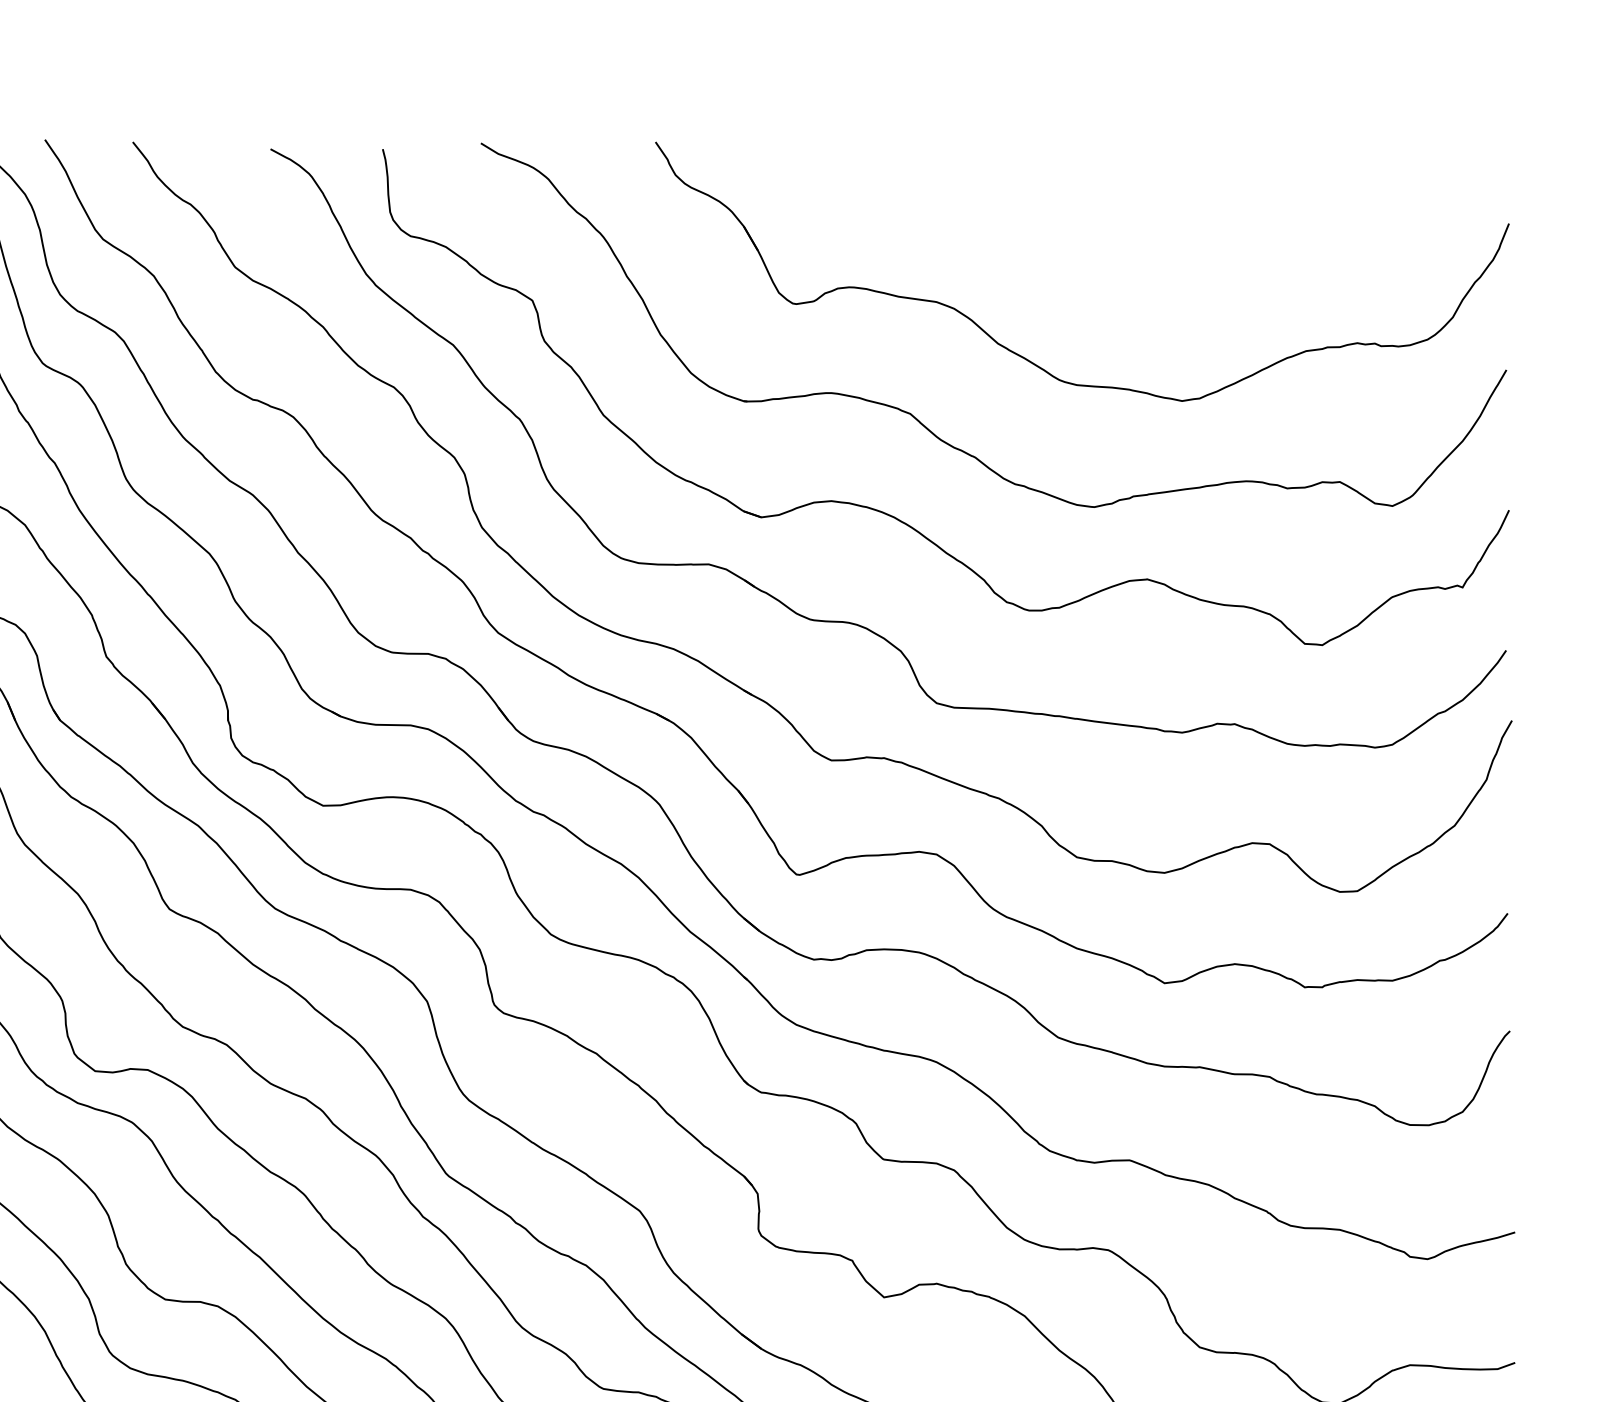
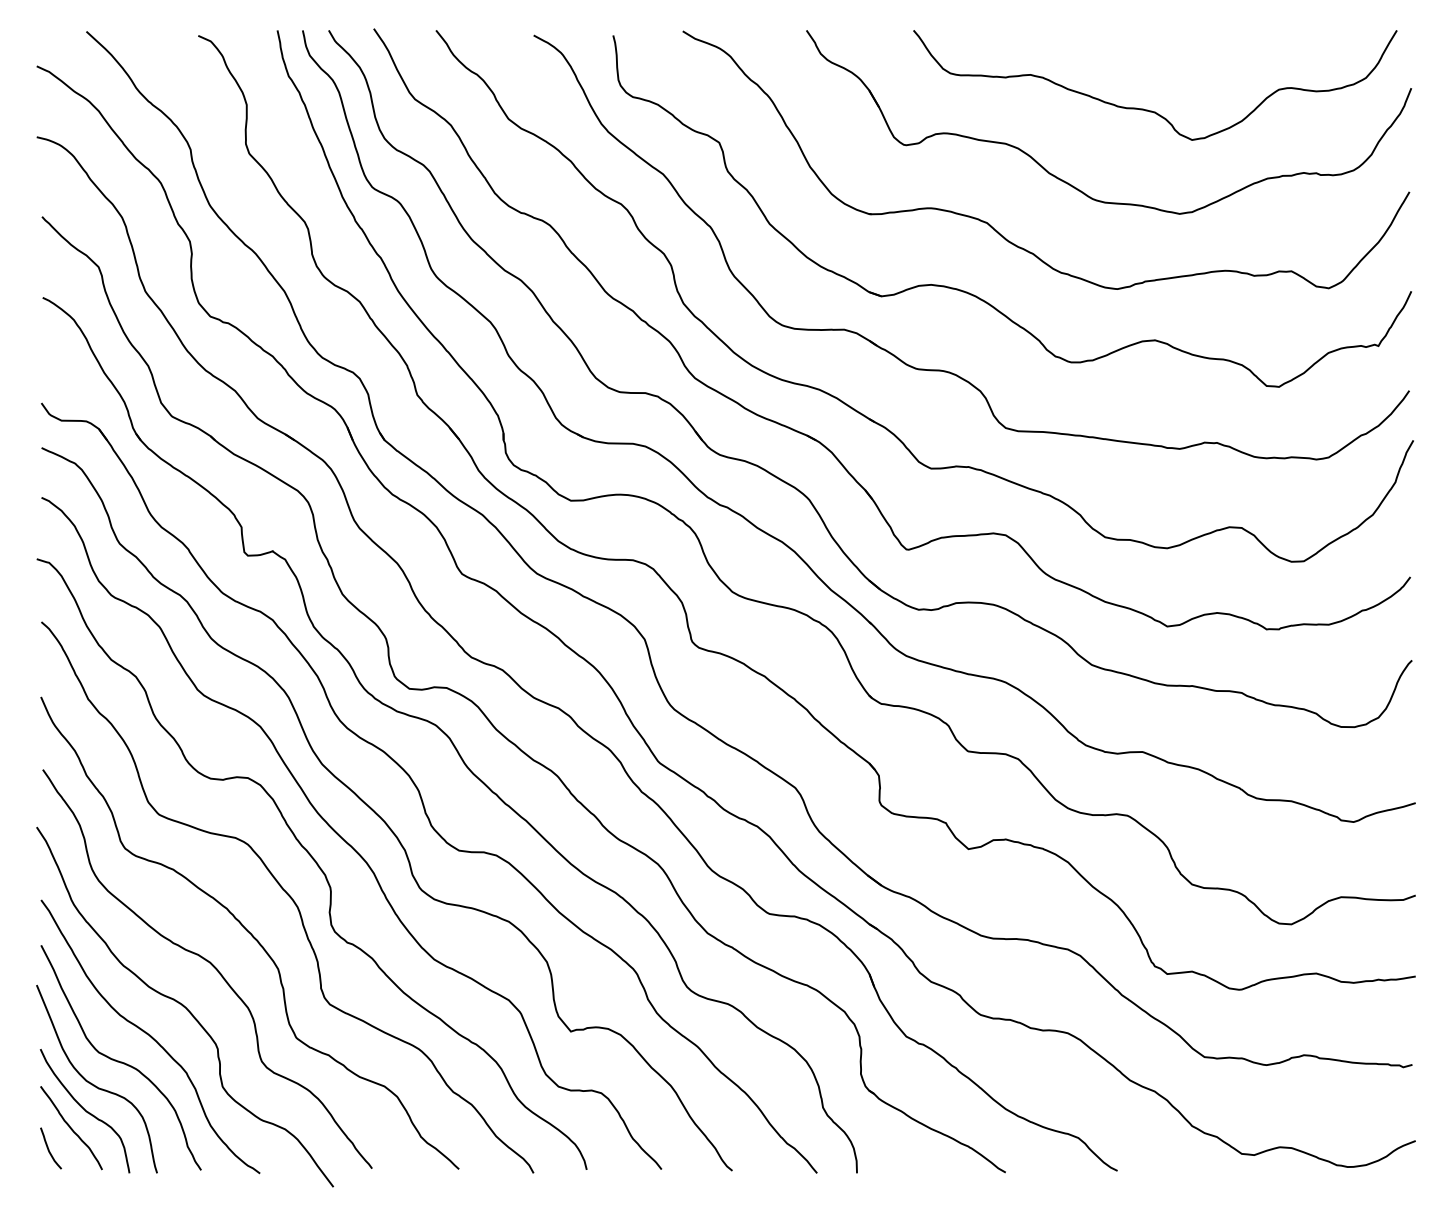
curve: (1136, 253) -> (1147, 109), added

